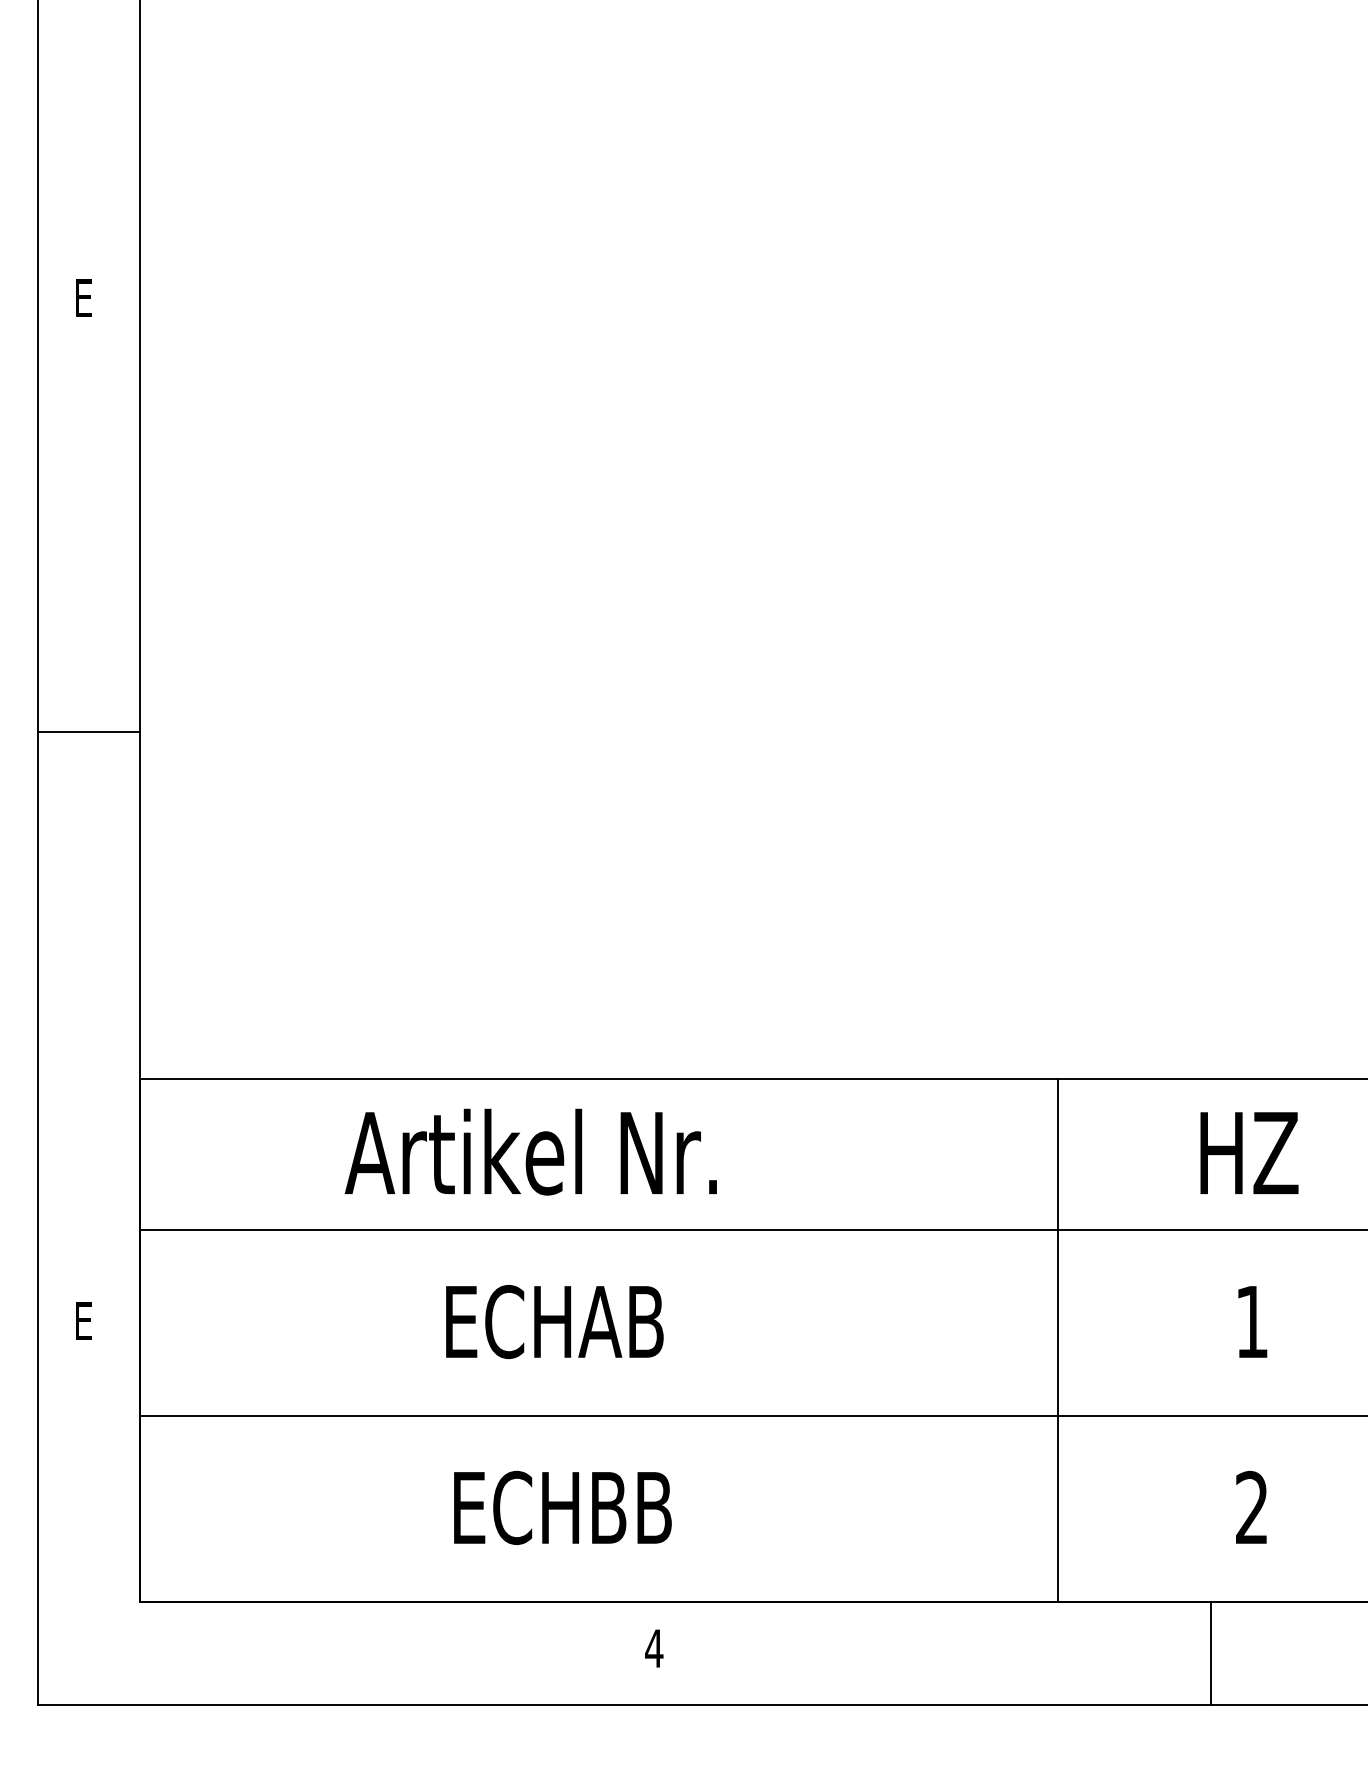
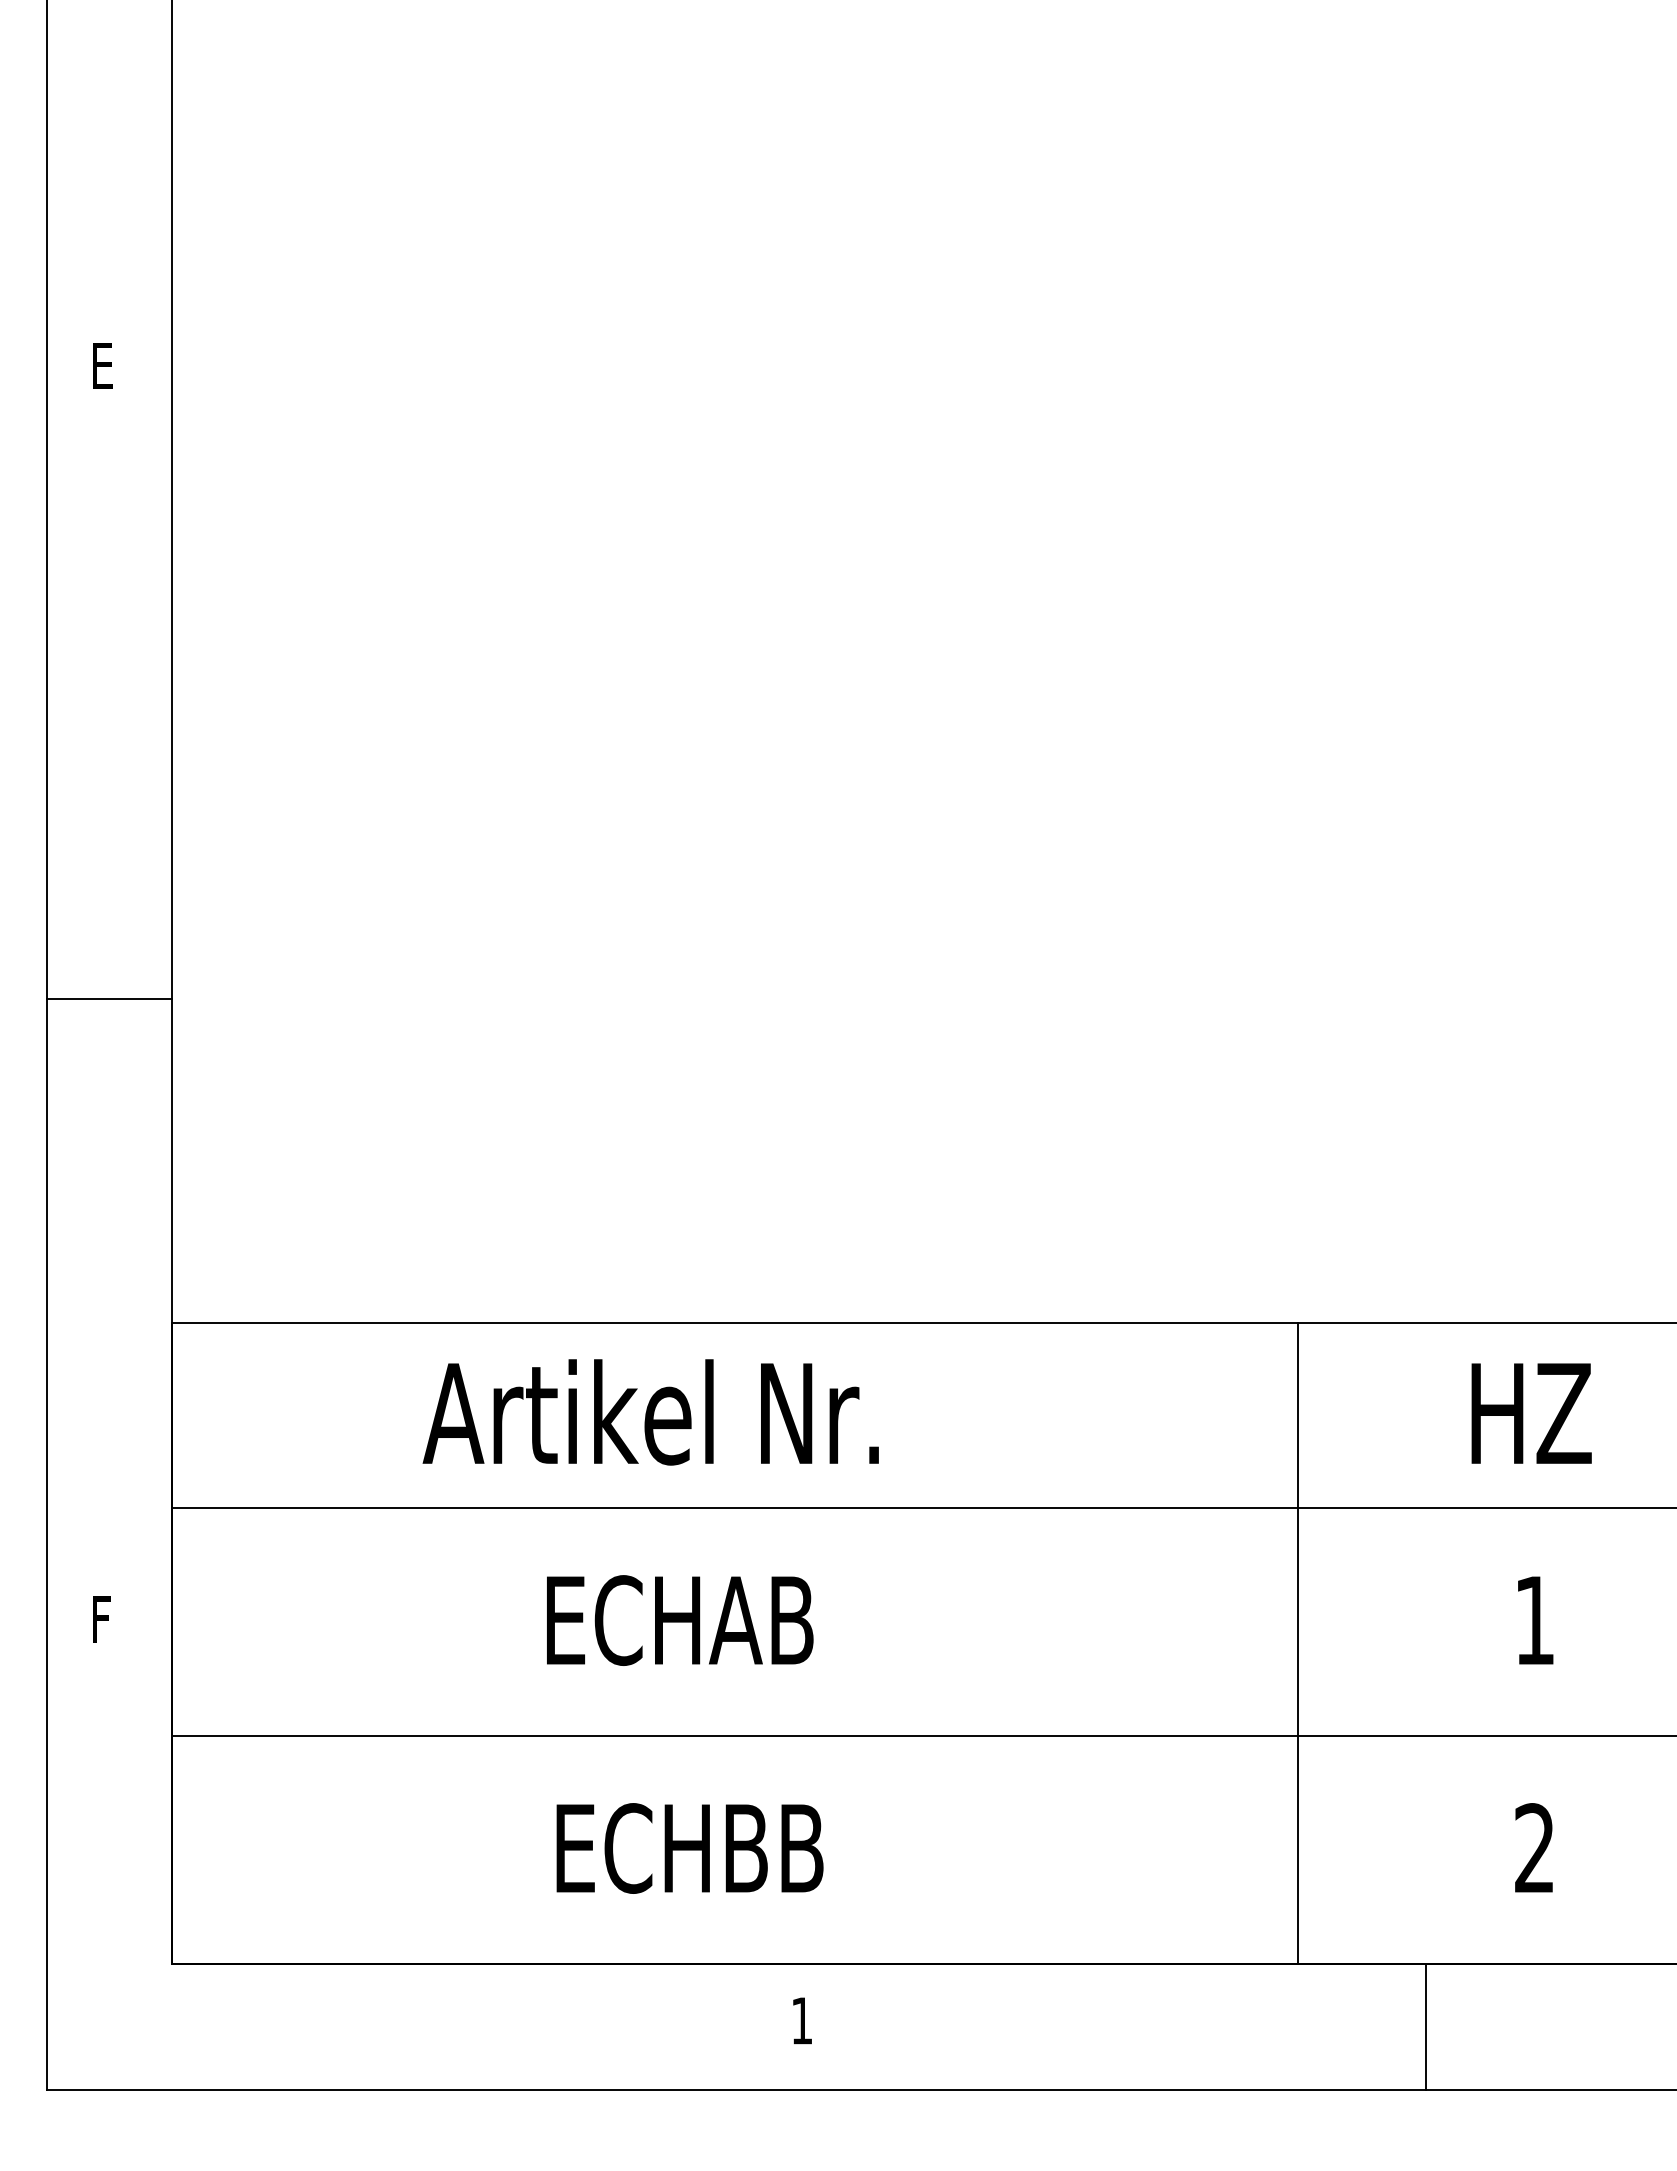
line: (89, 731) -> (109, 998), moved
text: (85, 1321) -> (104, 1619), E -> F
text: (653, 1648) -> (801, 2020), 4 -> 1
line: (1210, 1653) -> (1425, 2026), moved

